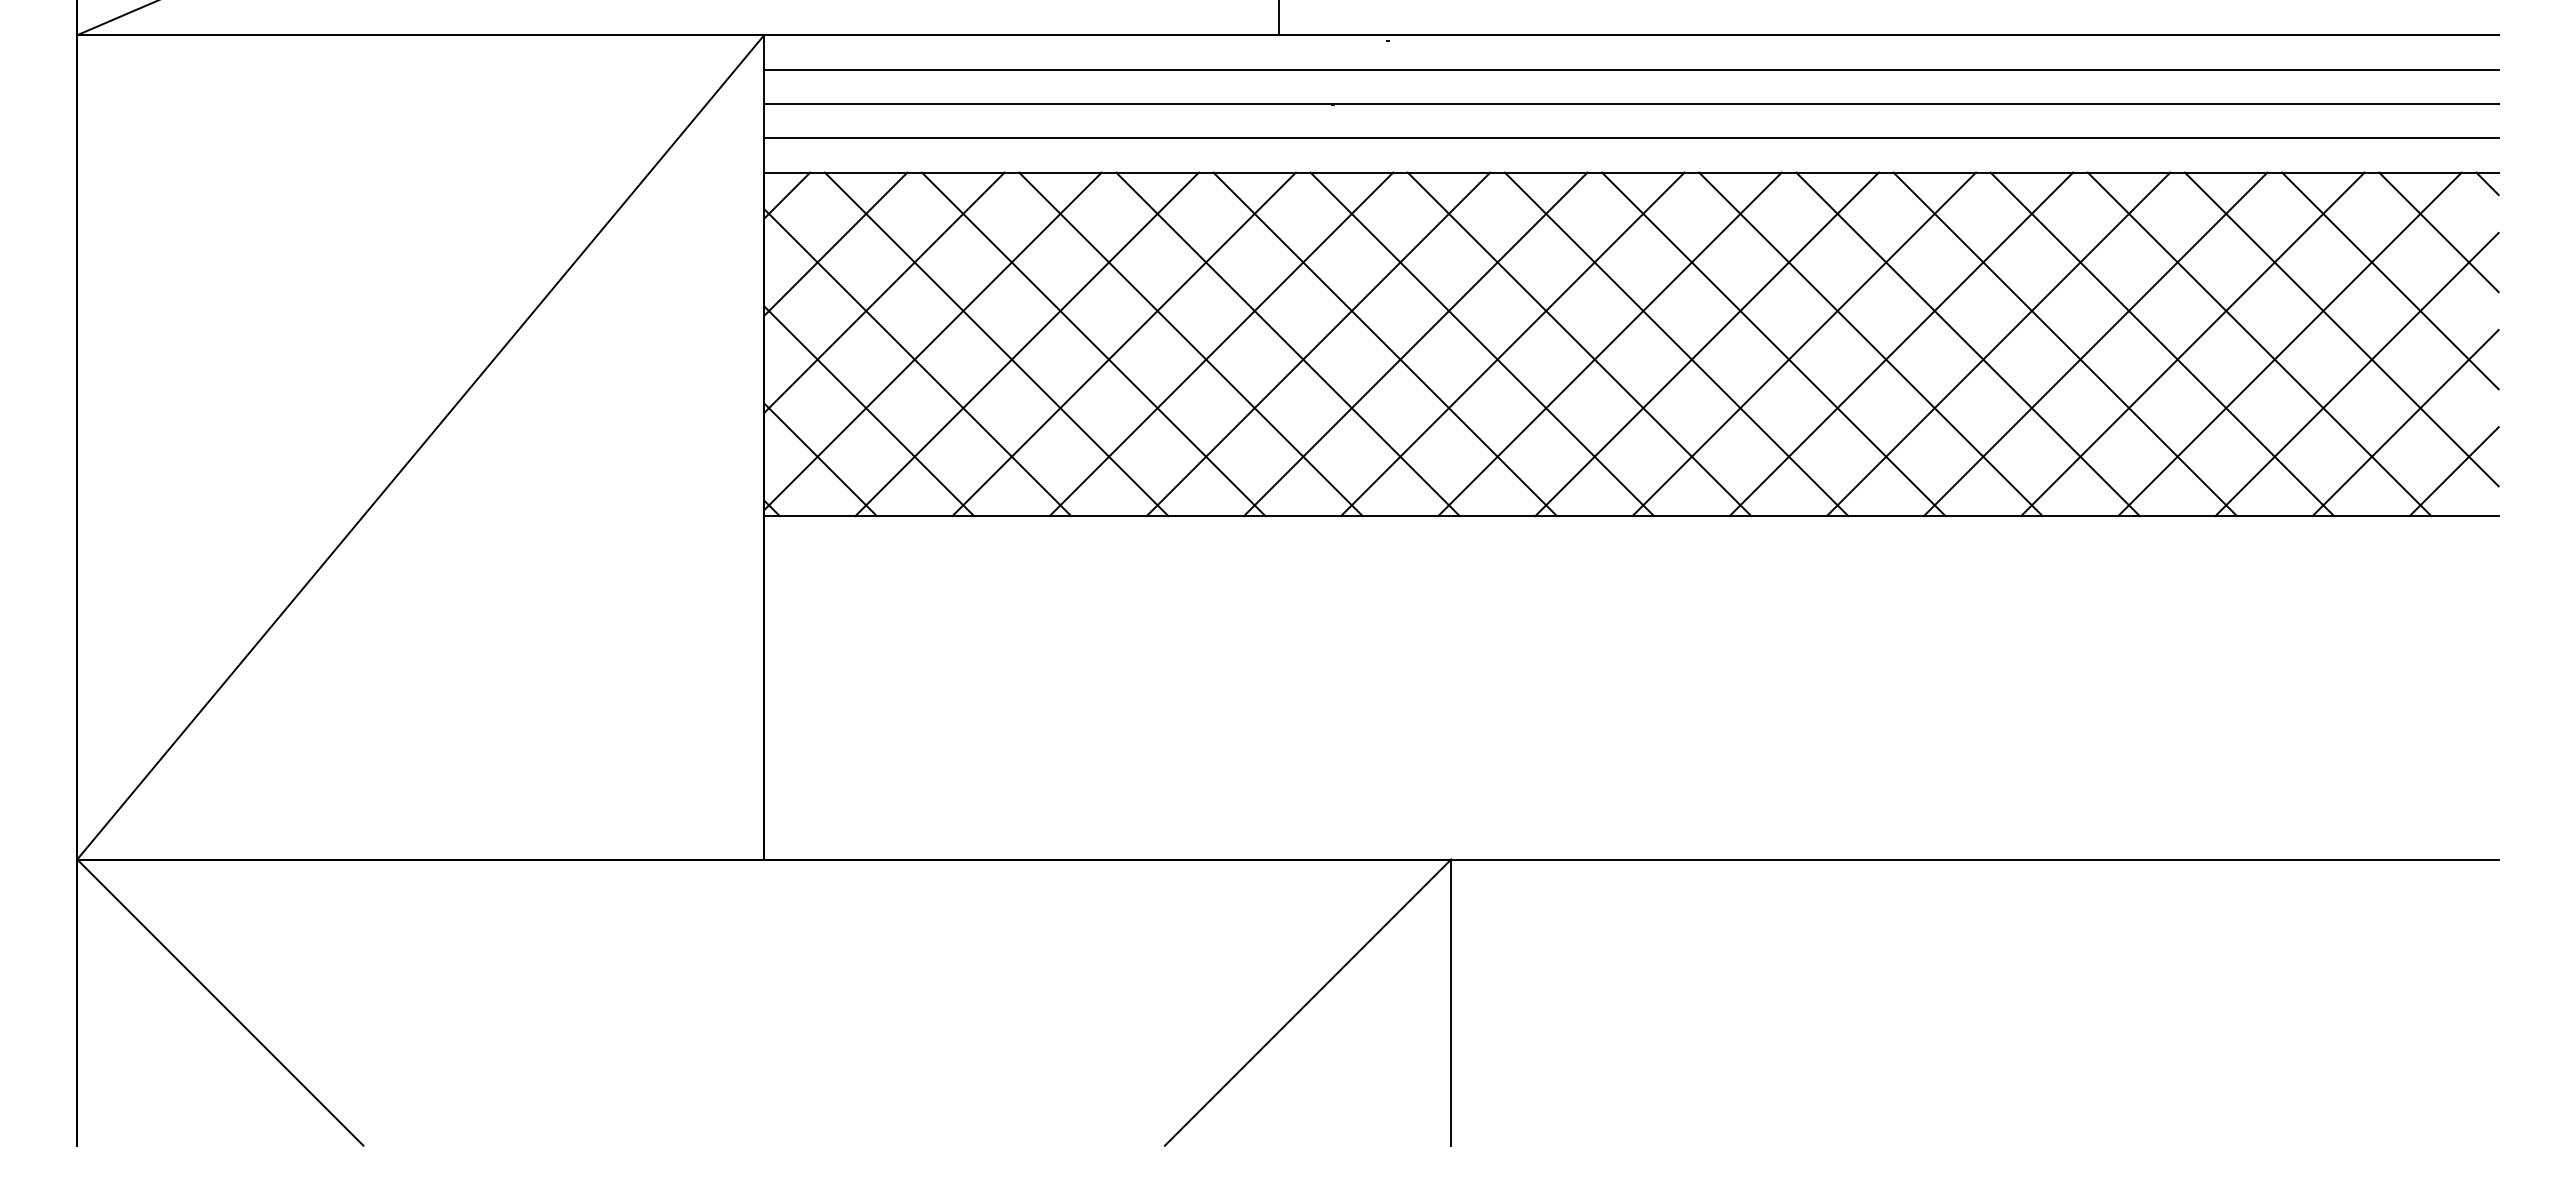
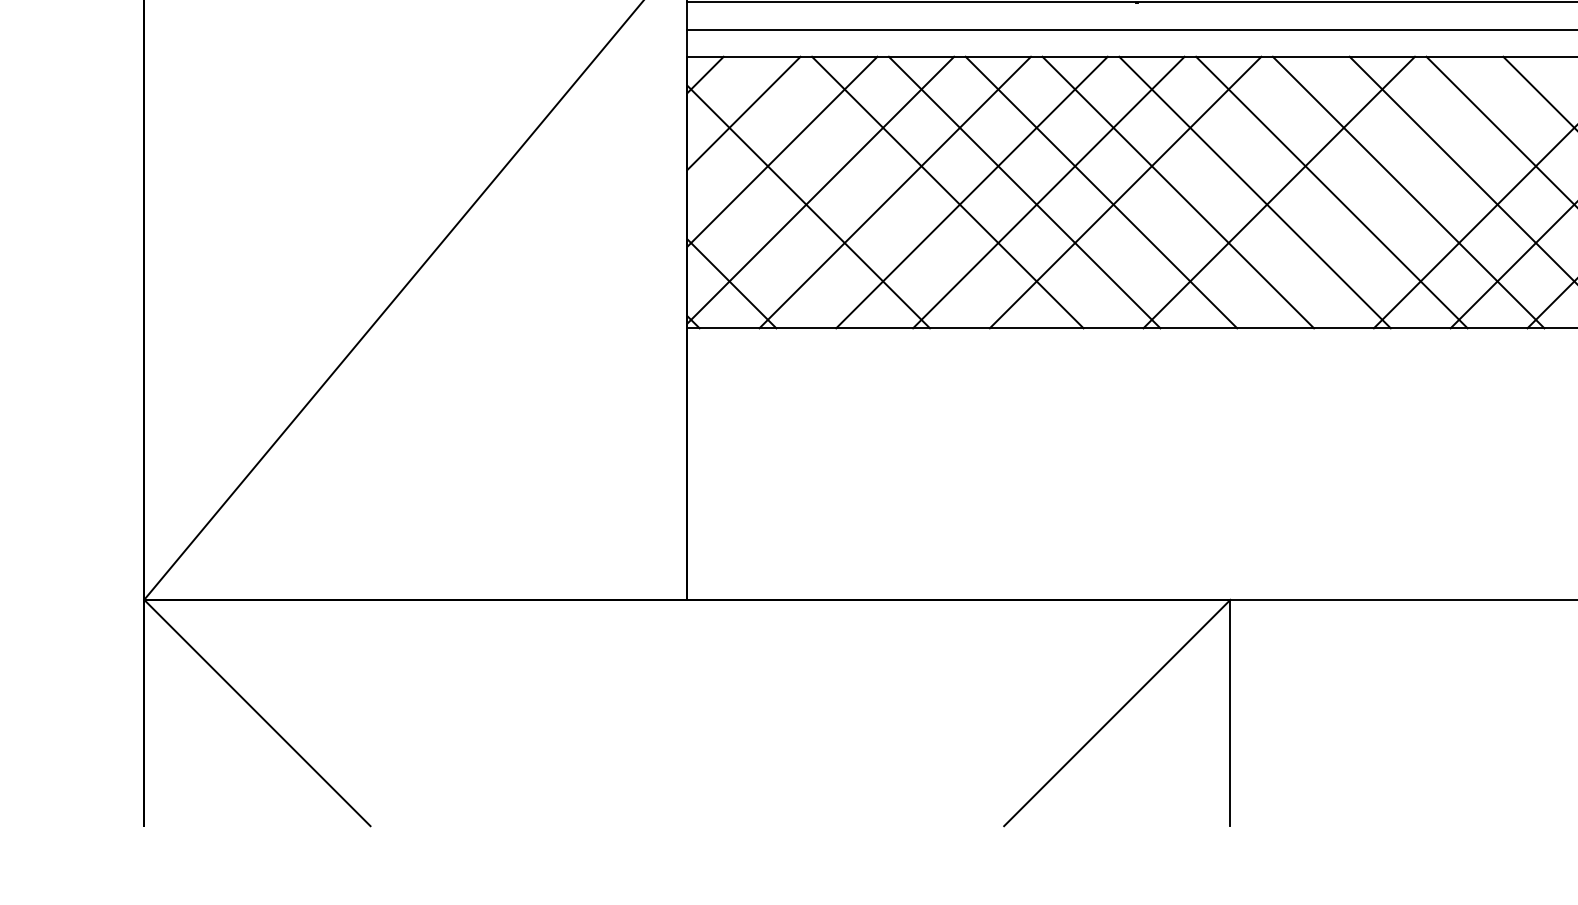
line: (996, 344) -> (870, 192), removed
line: (1415, 344) -> (1202, 192), removed
line: (1609, 344) -> (1355, 192), removed
line: (1706, 344) -> (1432, 192), removed
line: (869, 411) -> (770, 245), removed

